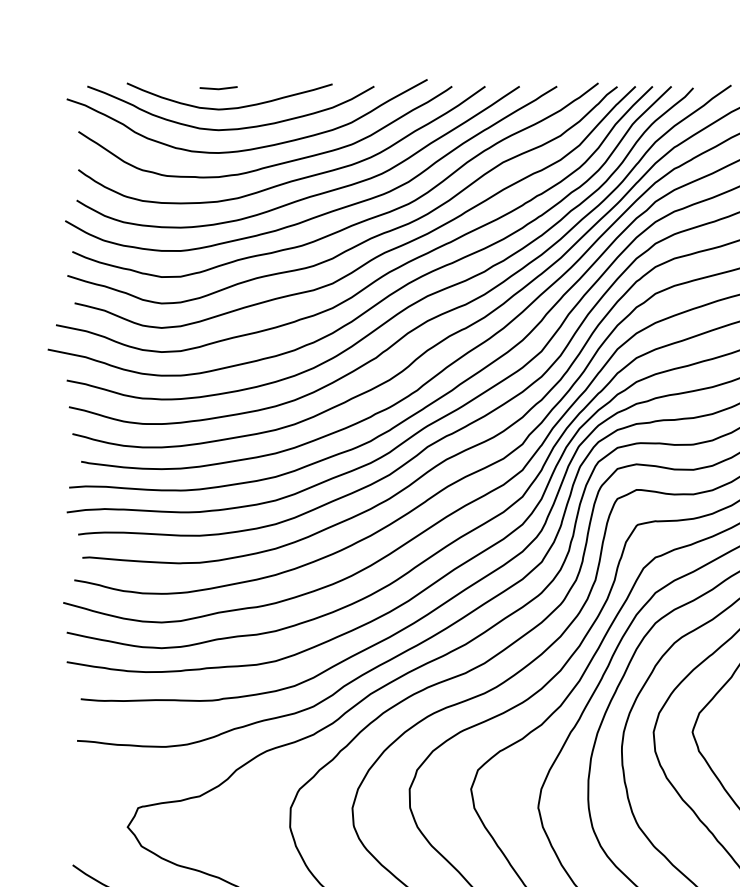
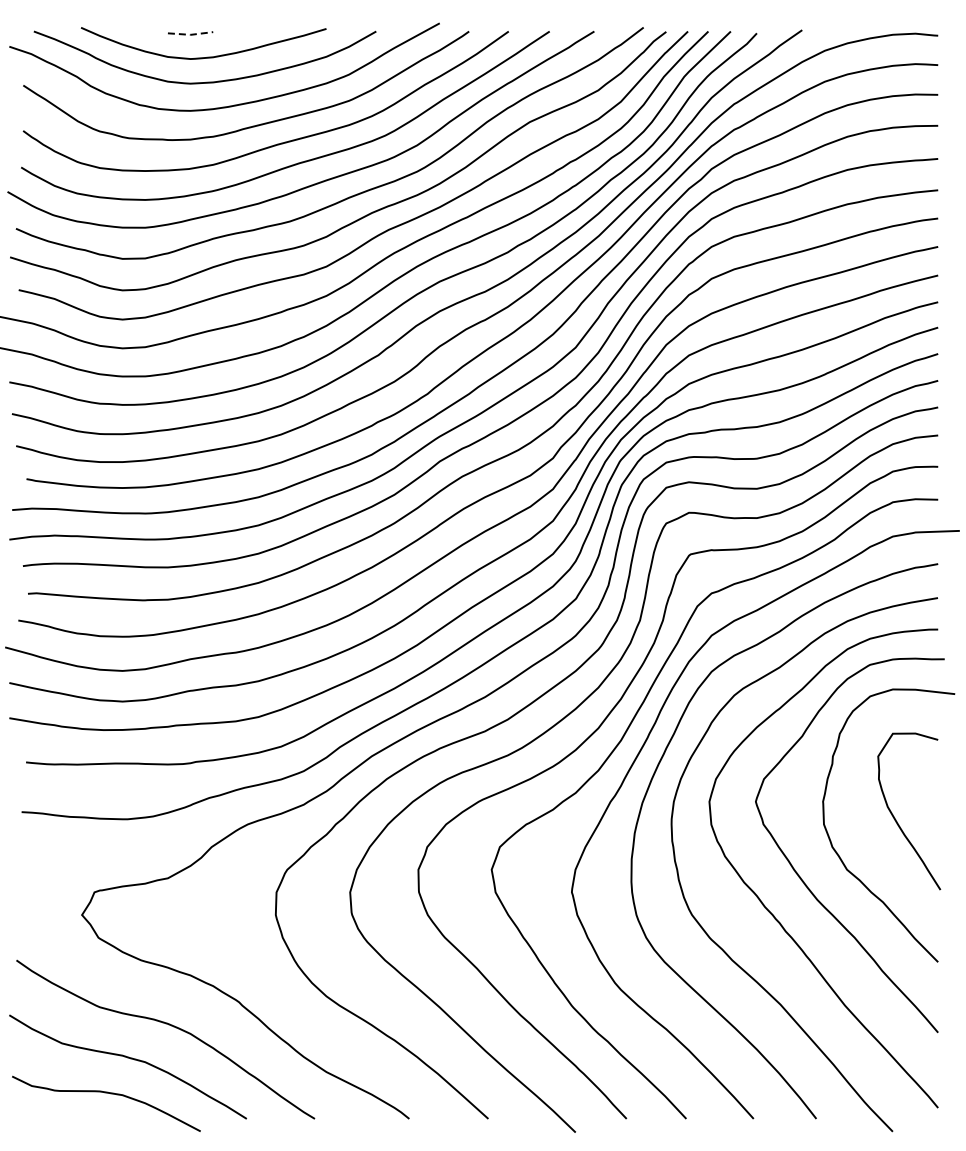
line: (218, 88) -> (190, 34), solid -> dashed

